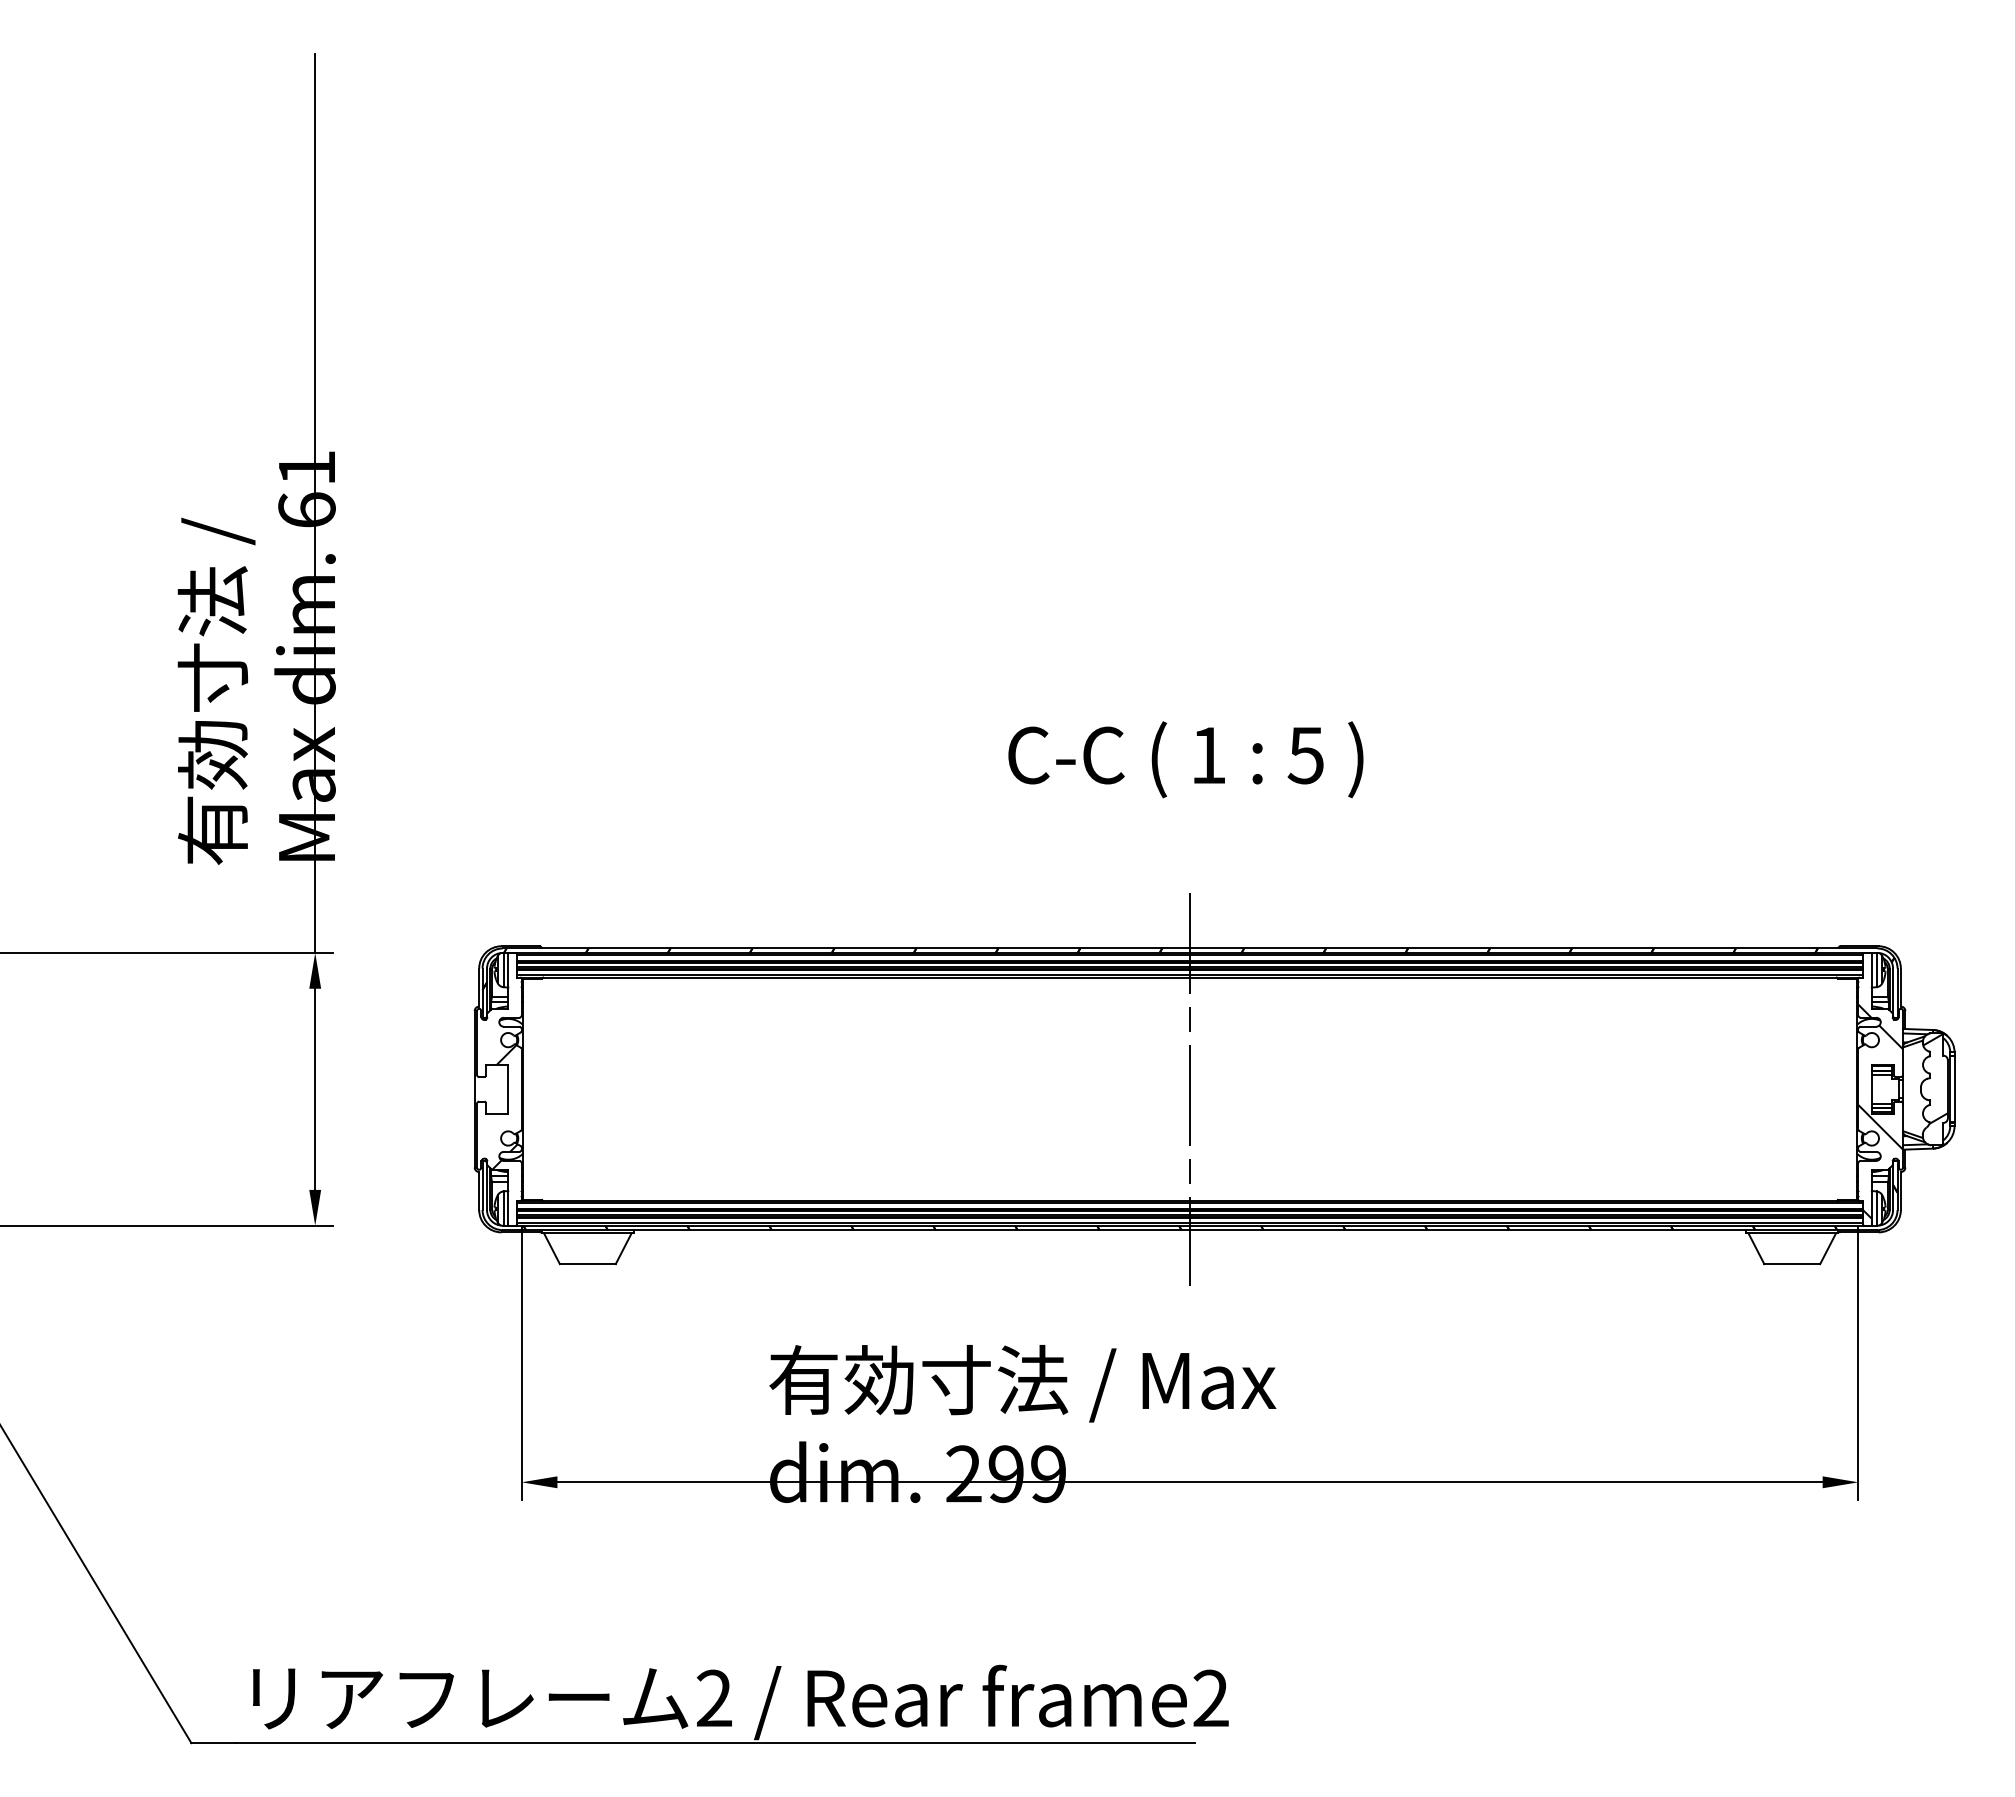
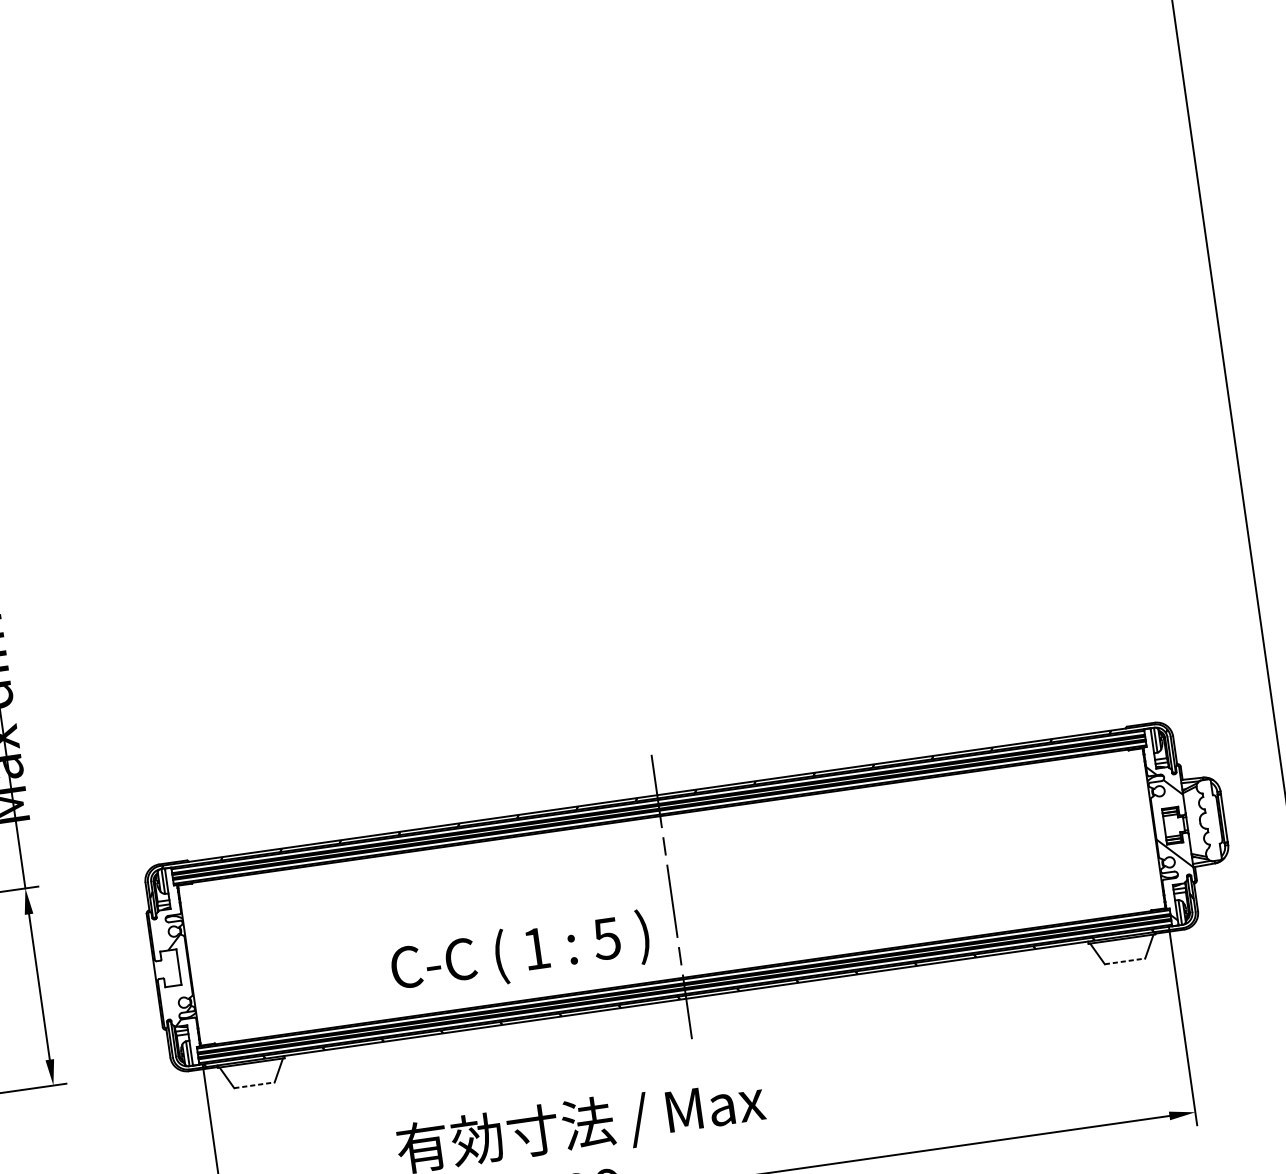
text: (1185, 759) -> (520, 954), moved
hatch: (1935, 1079) -> (1209, 813), removed
line: (587, 1264) -> (254, 1085), solid -> dashed
line: (1792, 1264) -> (1125, 961), solid -> dashed

